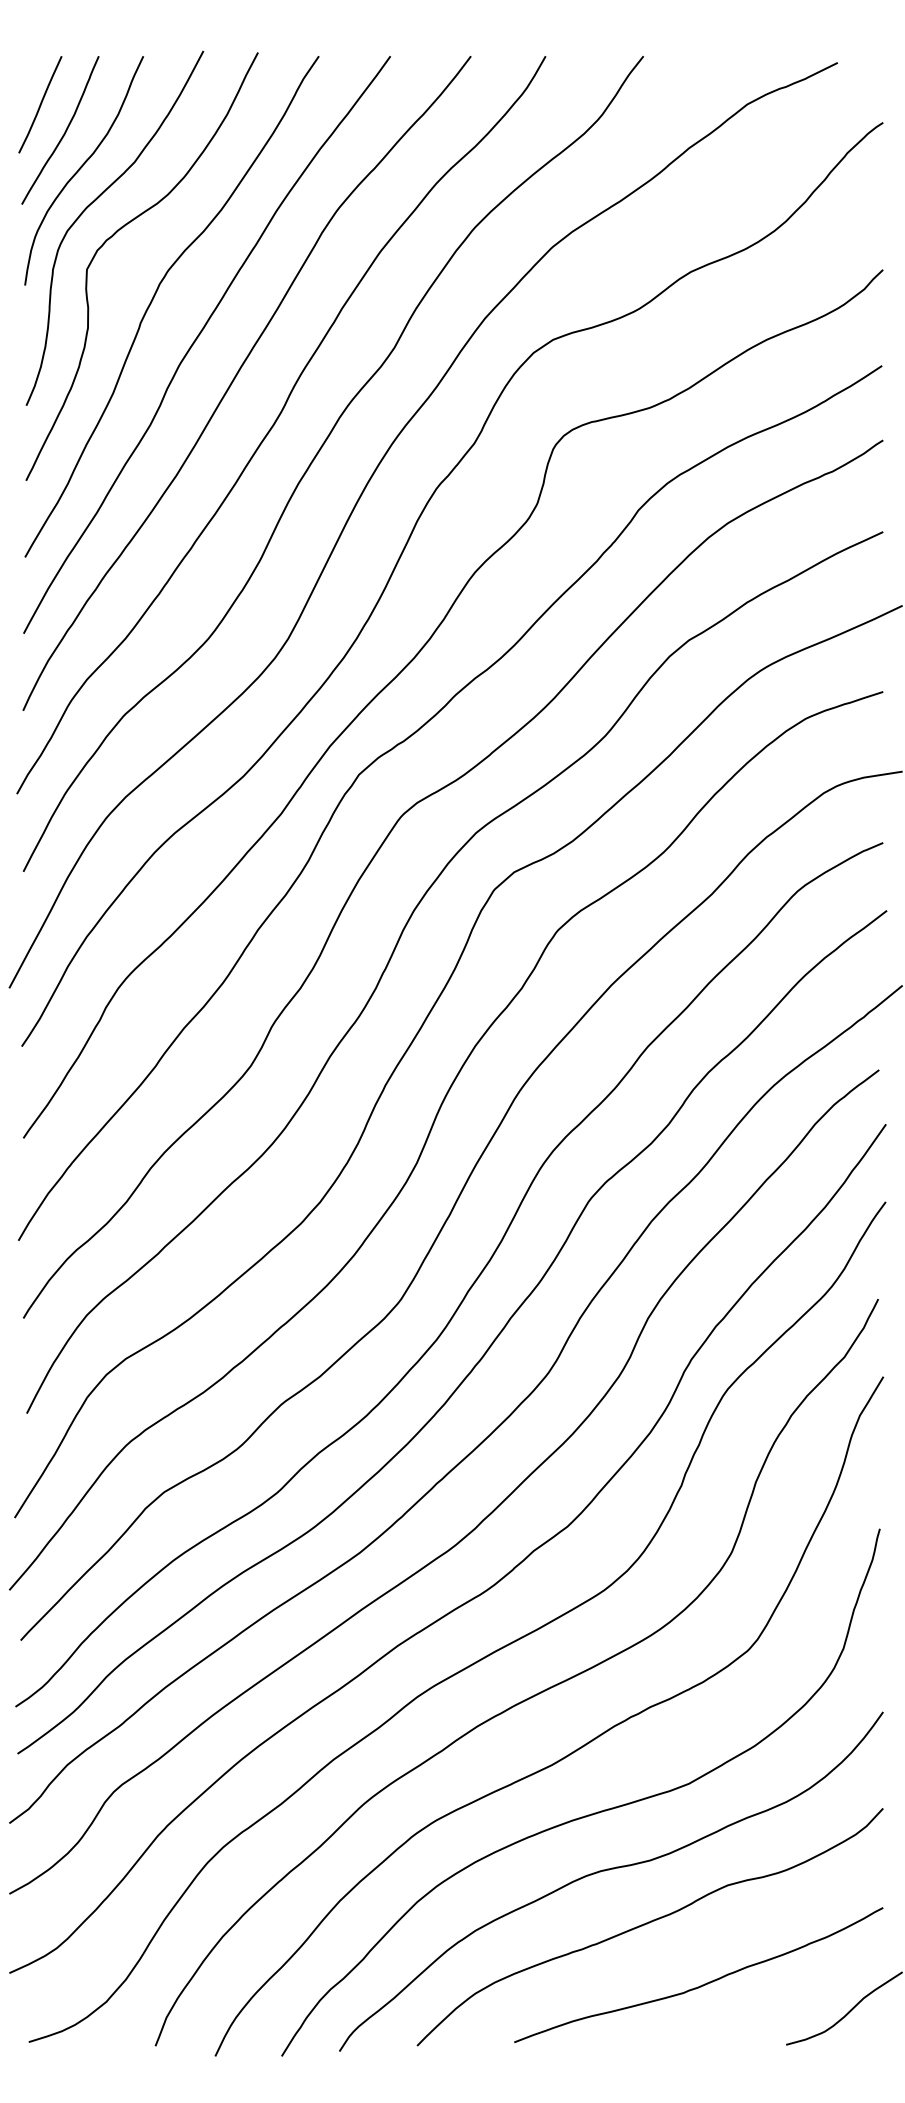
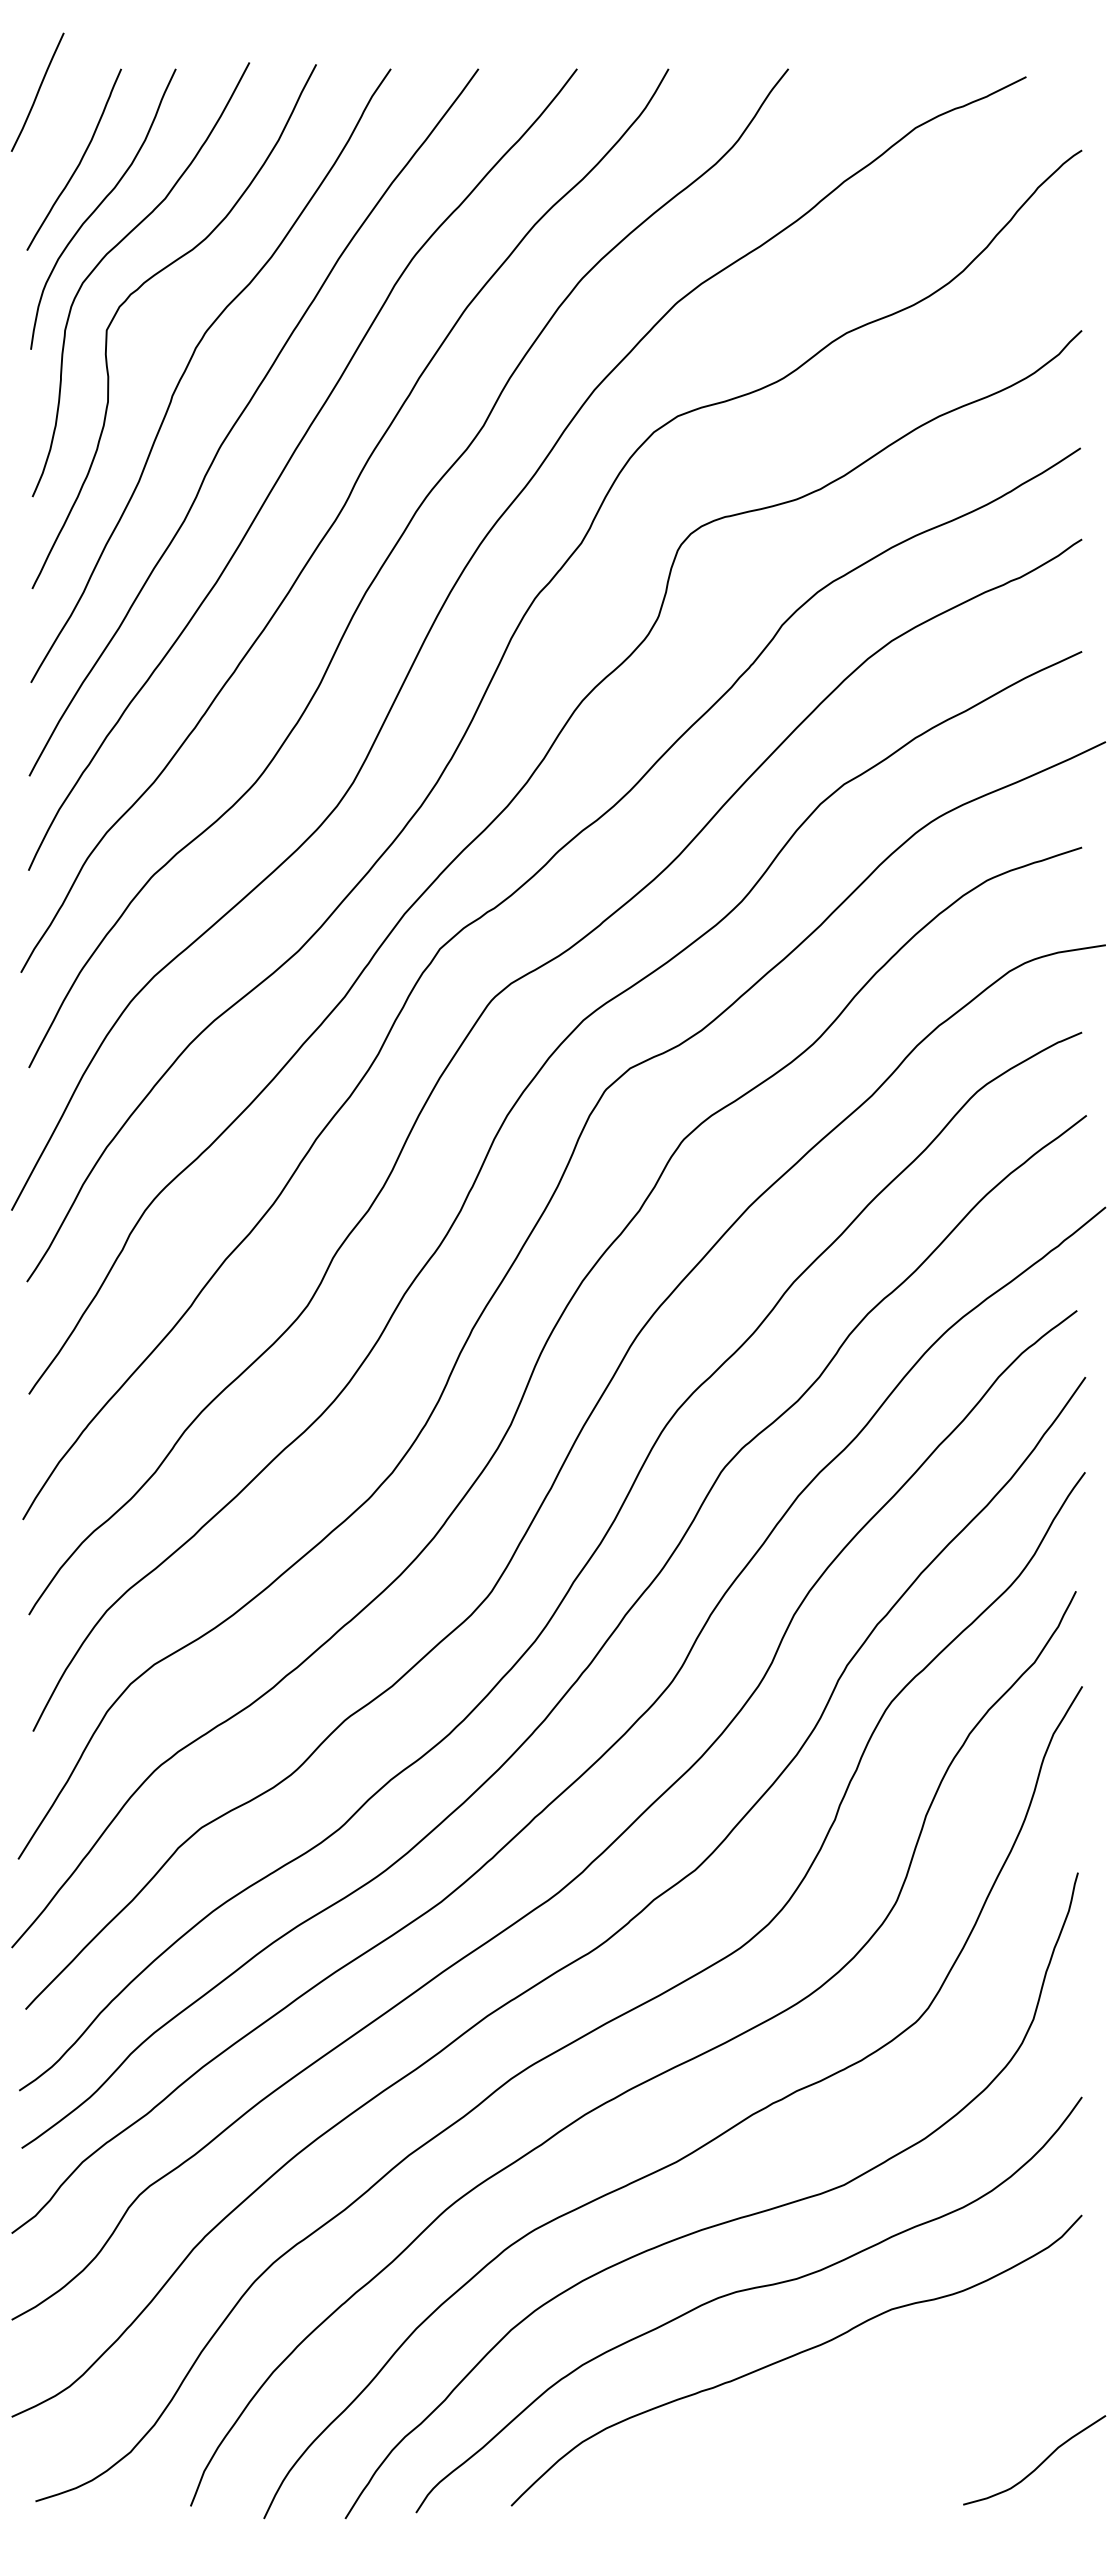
curve: (40, 104) -> (37, 91), moved
curve: (701, 1985) -> (859, 2431), removed

